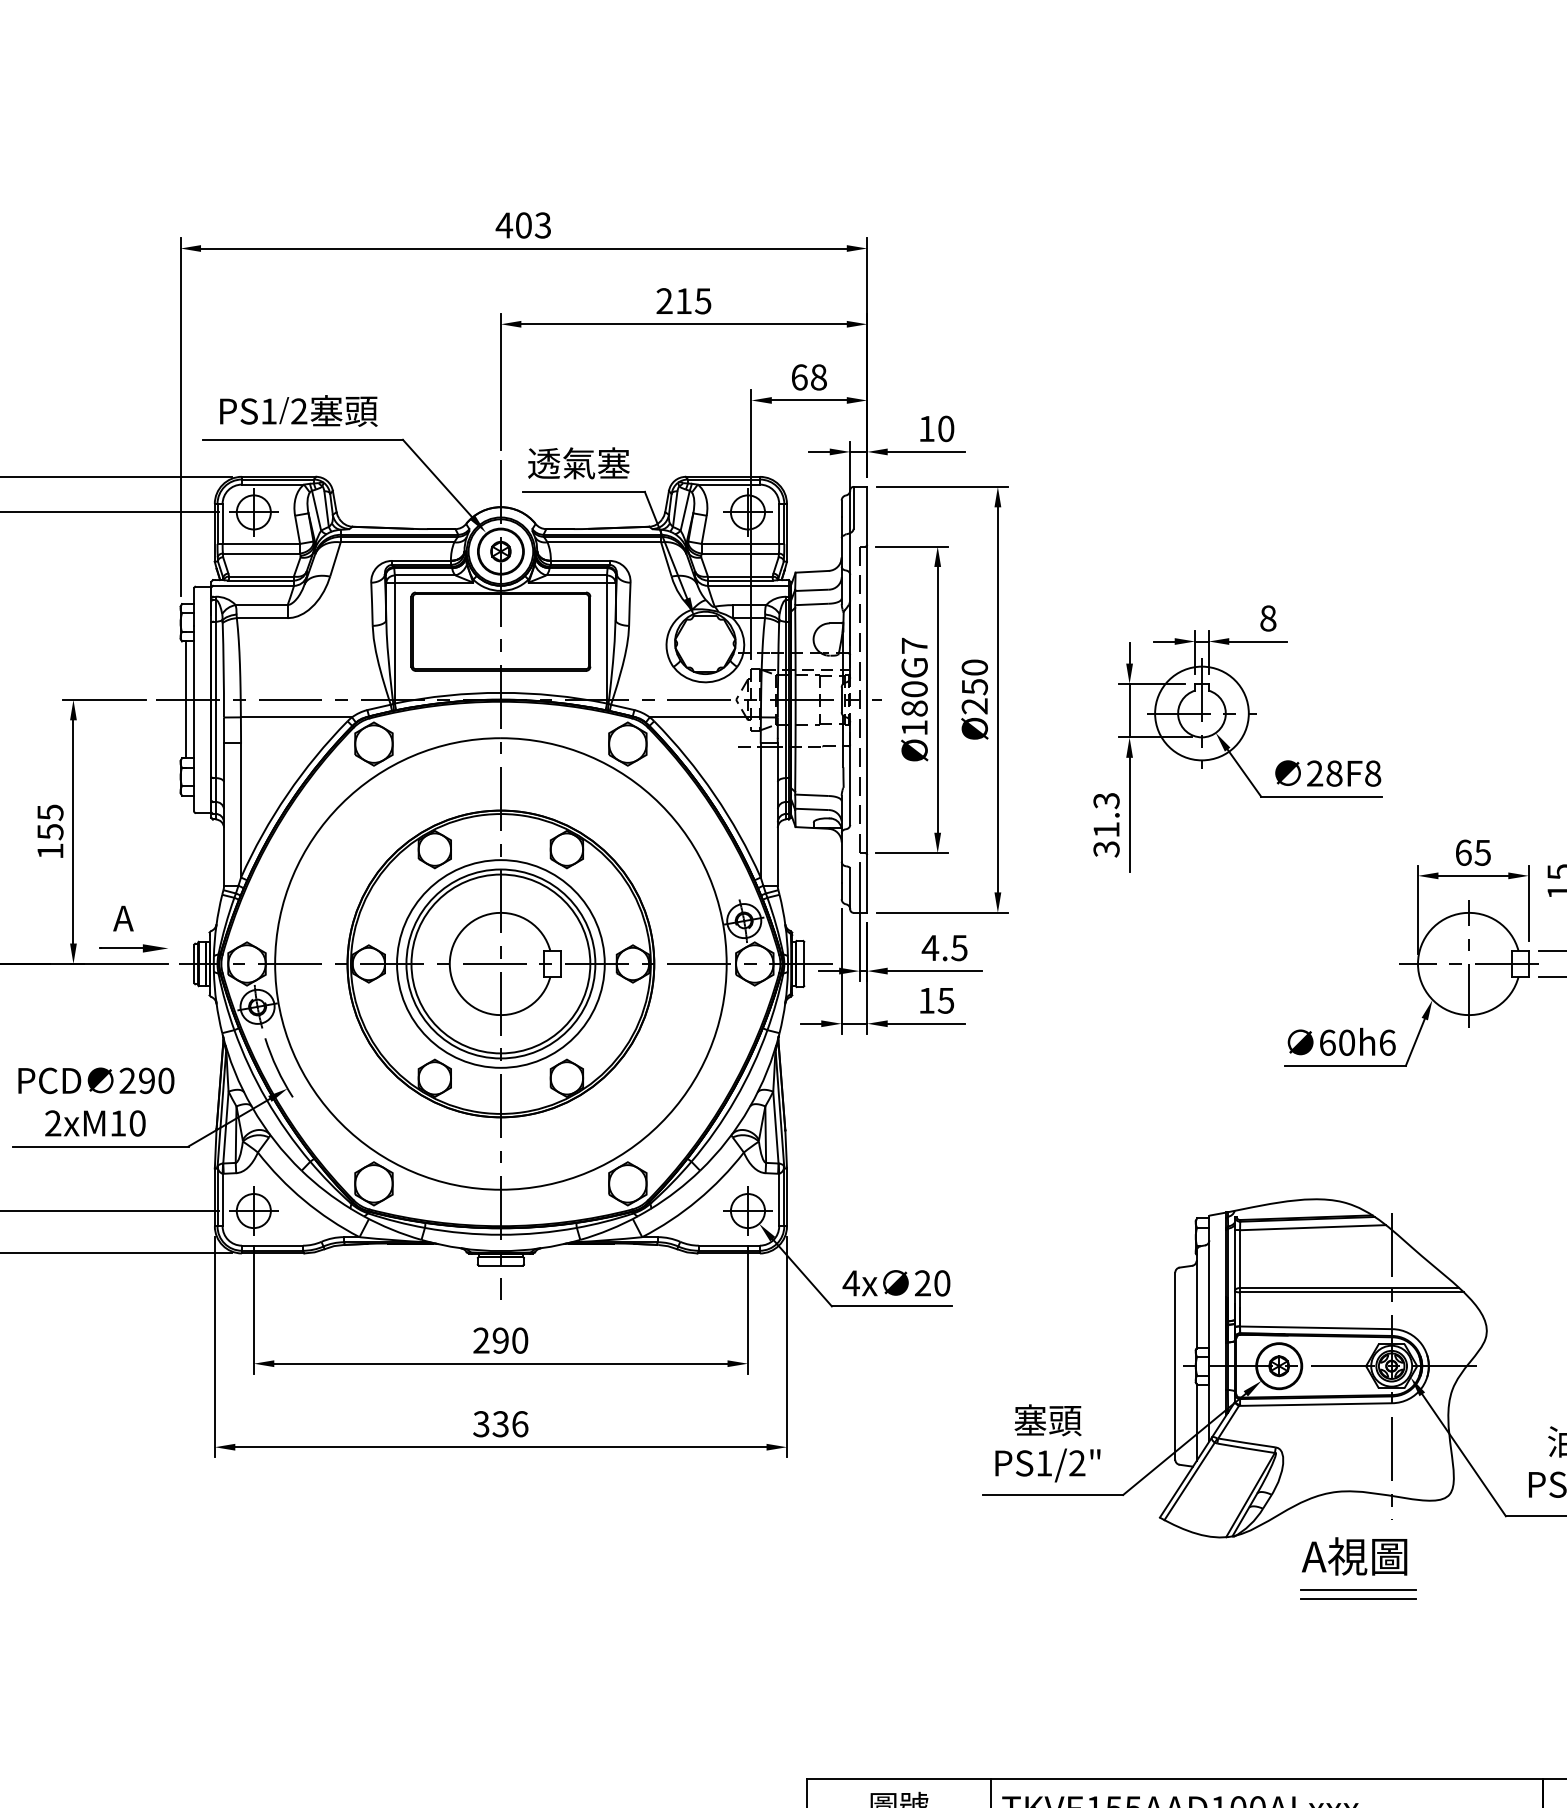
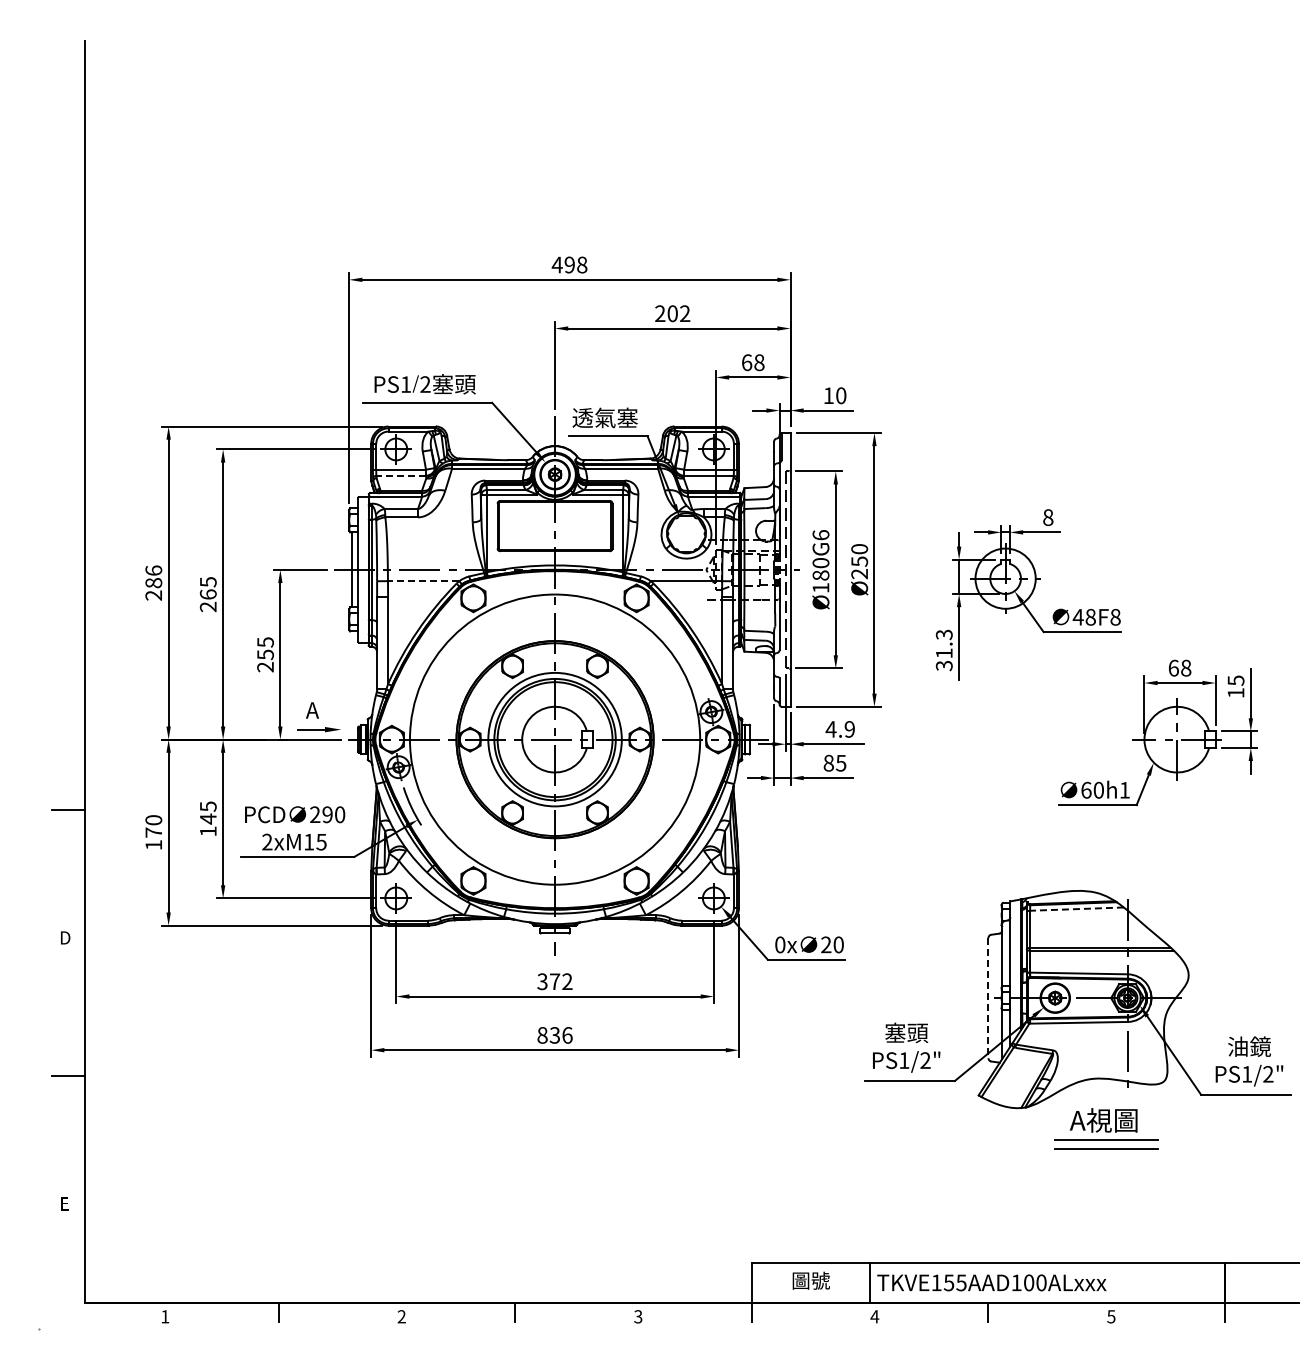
text: (532, 224) -> (575, 264), 403 -> 498
text: (692, 300) -> (678, 313), 215 -> 202
line: (261, 552) -> (401, 475), solid -> dashed
text: (913, 646) -> (820, 535), Ø180G7 -> Ø180G6
line: (296, 717) -> (423, 581), solid -> dashed
text: (1313, 772) -> (1077, 616), 28F8 -> 48F8
text: (50, 851) -> (265, 667), 155 -> 255
text: (1481, 851) -> (1185, 667), 65 -> 68
text: (959, 948) -> (849, 729), 4.5 -> 4.9
text: (926, 999) -> (828, 762), 15 -> 85
text: (1388, 1041) -> (1125, 789), 60h6 -> 60h1
text: (137, 1122) -> (321, 841), 2xM10 -> 2xM15
line: (1313, 1228) -> (1077, 909), solid -> dashed
text: (850, 1282) -> (779, 944), 4x -> 0x
text: (500, 1340) -> (554, 981), 290 -> 372
line: (1175, 1366) -> (988, 998), solid -> dashed
text: (481, 1424) -> (542, 1035), 336 -> 836
part: (1358, 1593) -> (1106, 1144), size x1.4

